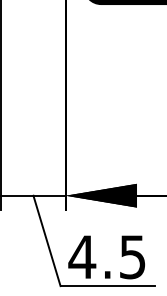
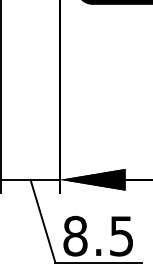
text: (82, 256) -> (75, 235), 4.5 -> 8.5

